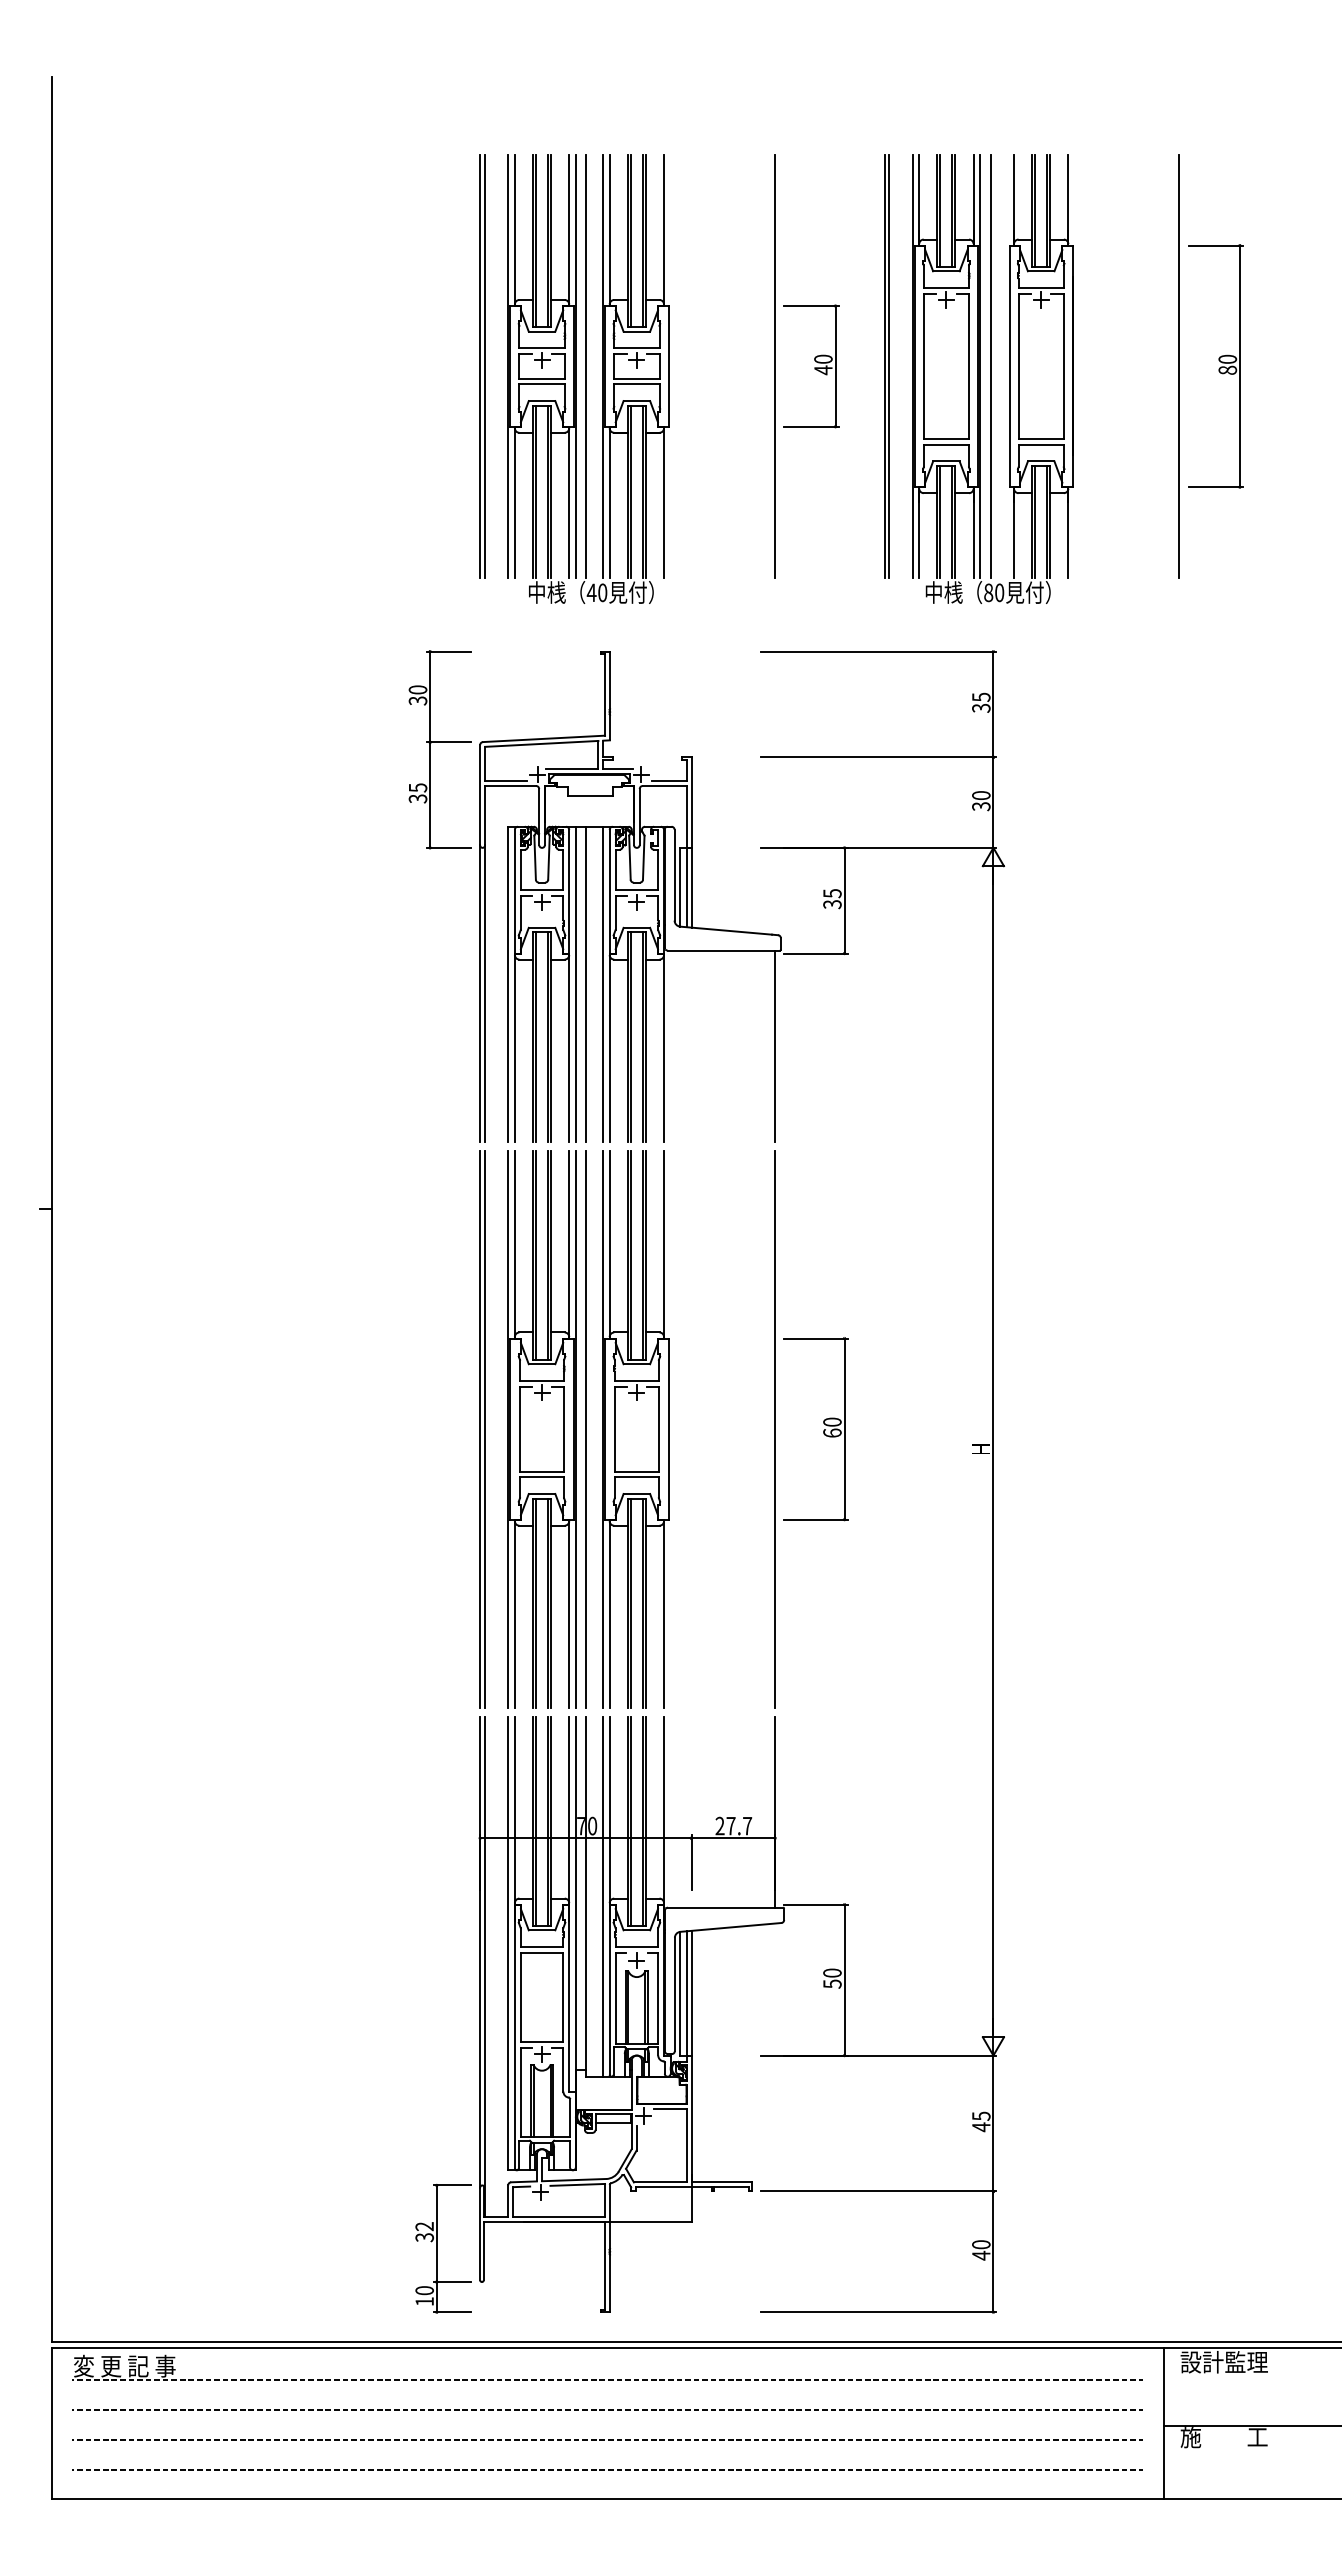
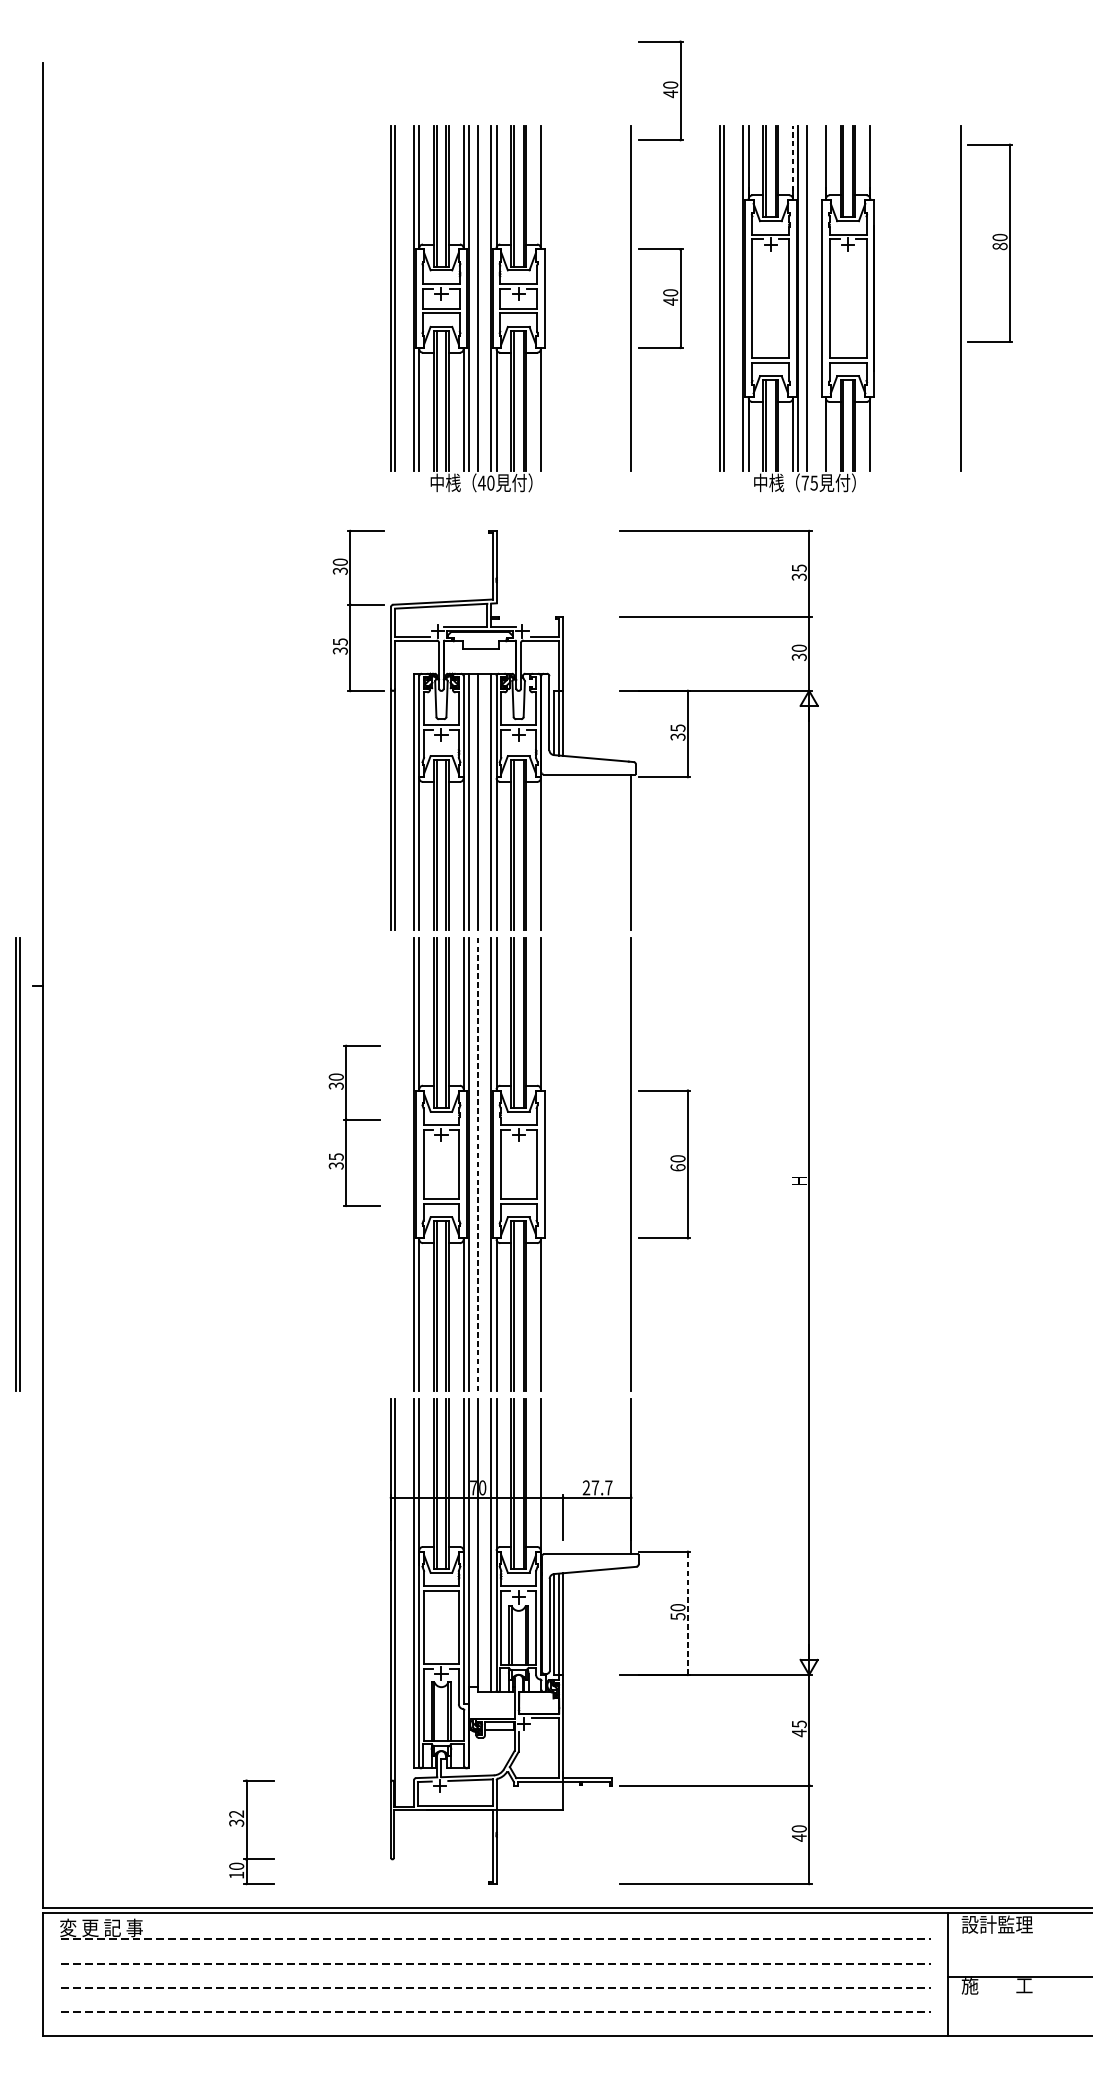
part: (811, 111) -> (660, 91), added
line: (973, 199) -> (792, 162), solid -> dashed
part: (1215, 366) -> (990, 243), moved
text: (994, 592) -> (810, 482), 80 -> 75
part: (434, 1374) -> (353, 1119), added
part: (482, 1429) -> (18, 1164), moved
line: (586, 1429) -> (477, 1164), solid -> dashed
line: (844, 1979) -> (687, 1612), solid -> dashed
part: (443, 2248) -> (251, 1832), moved

